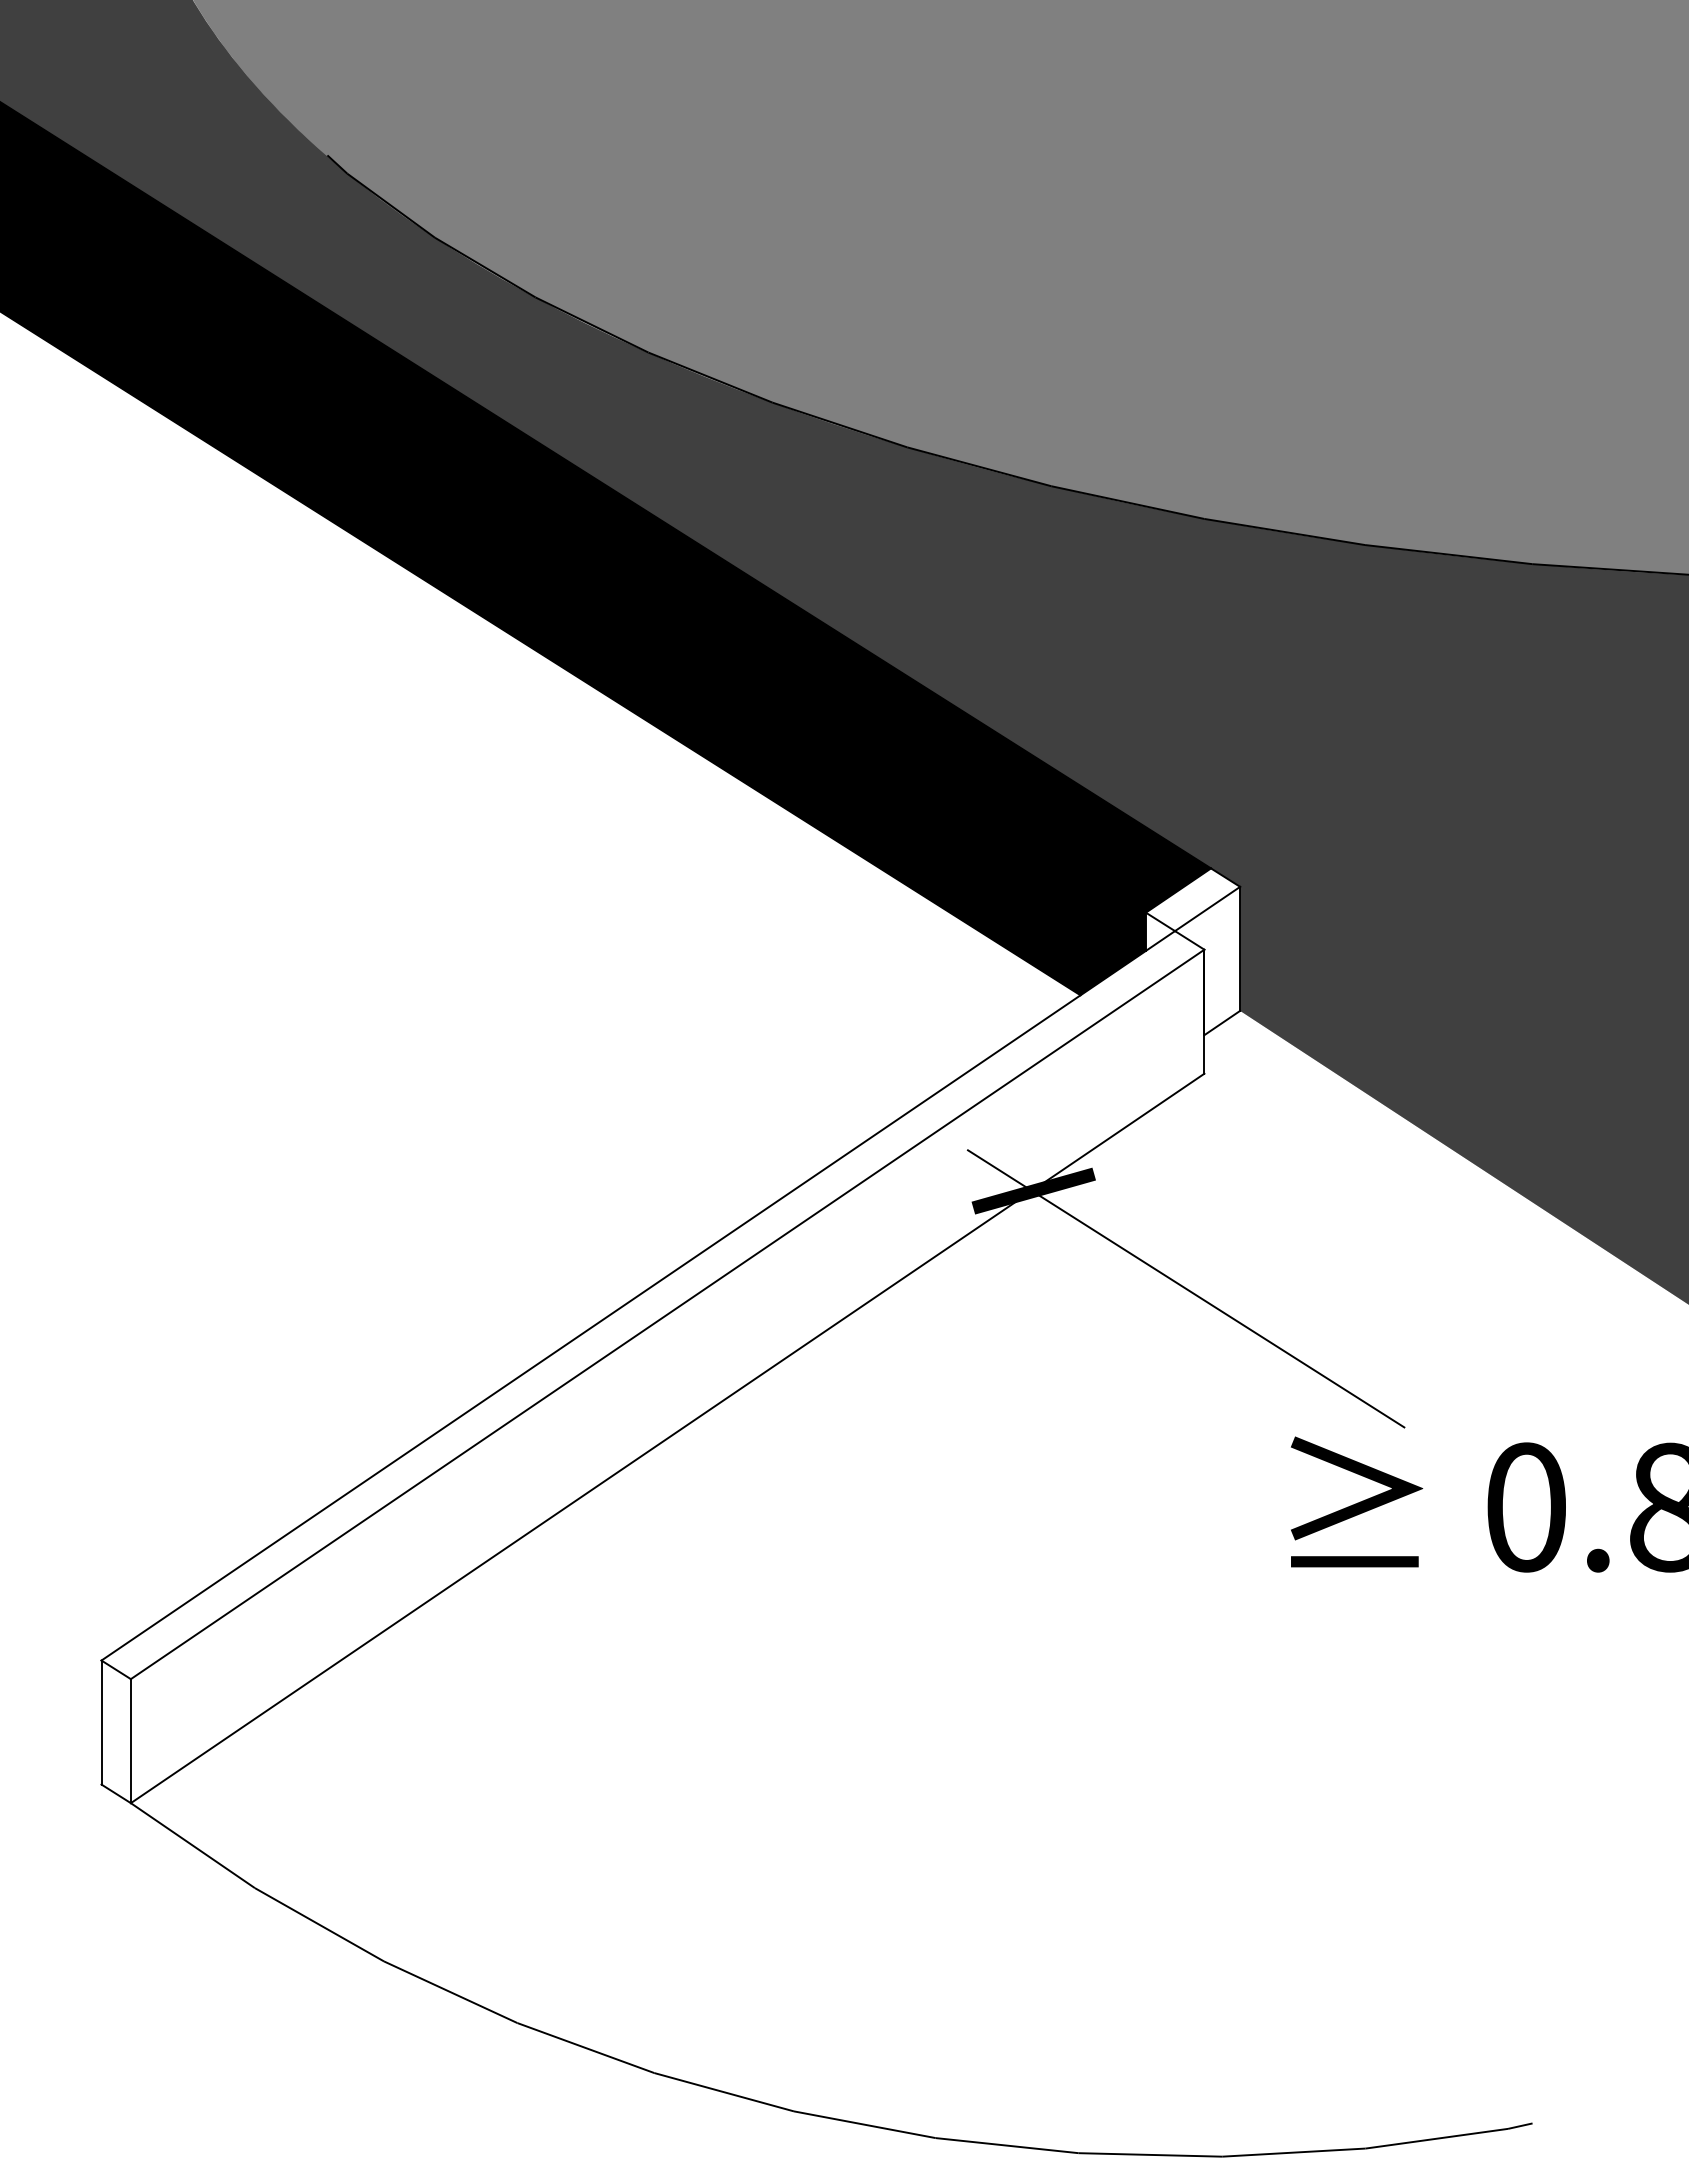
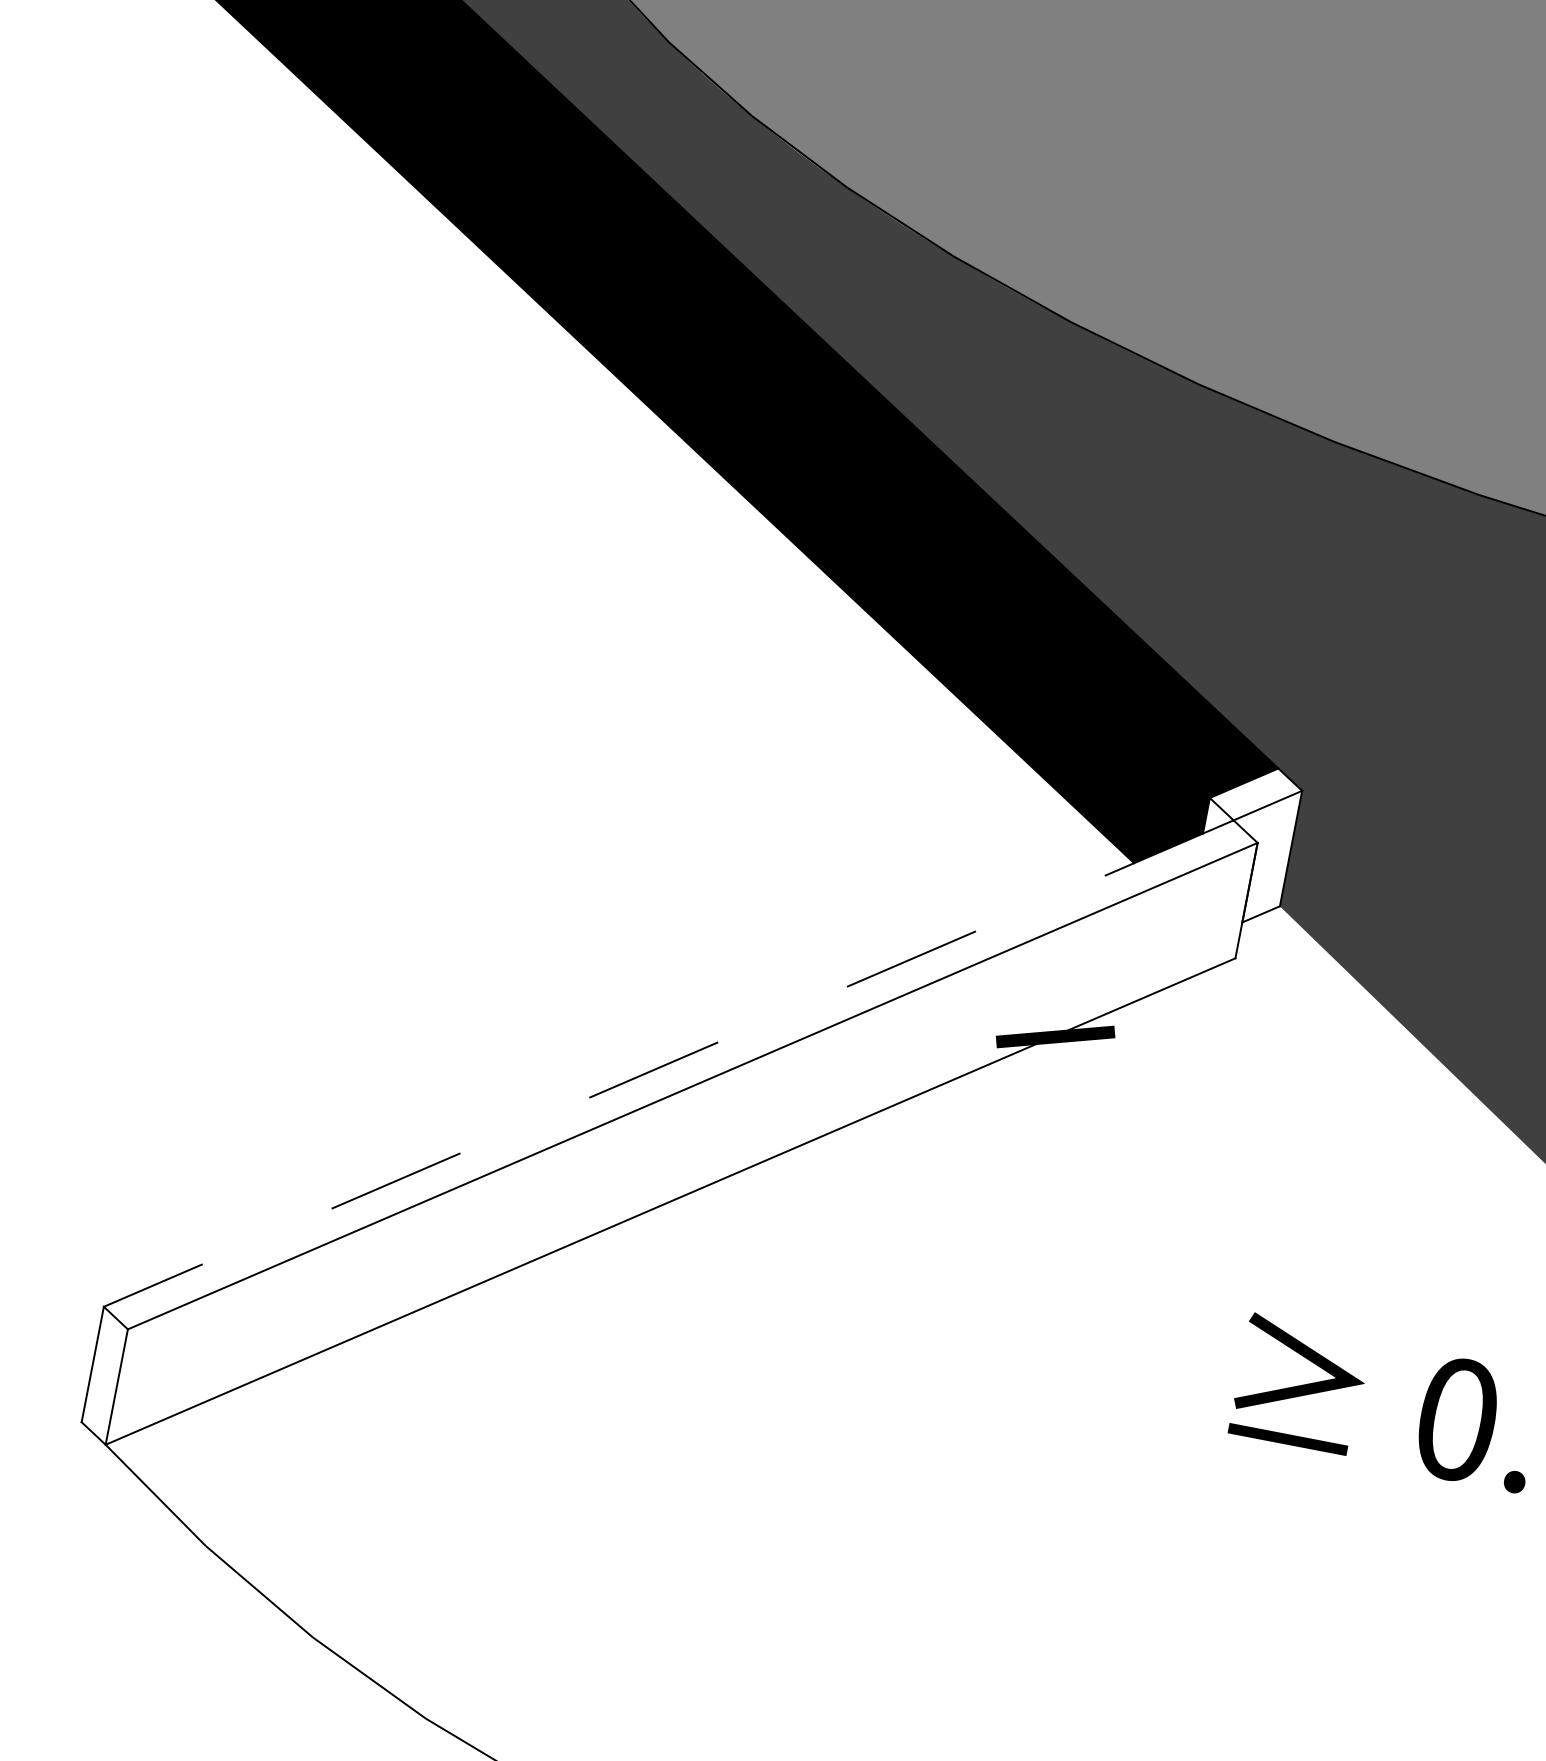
line: (1186, 1288) -> (1180, 1155), removed
line: (638, 1295) -> (669, 1063), solid -> dashed

